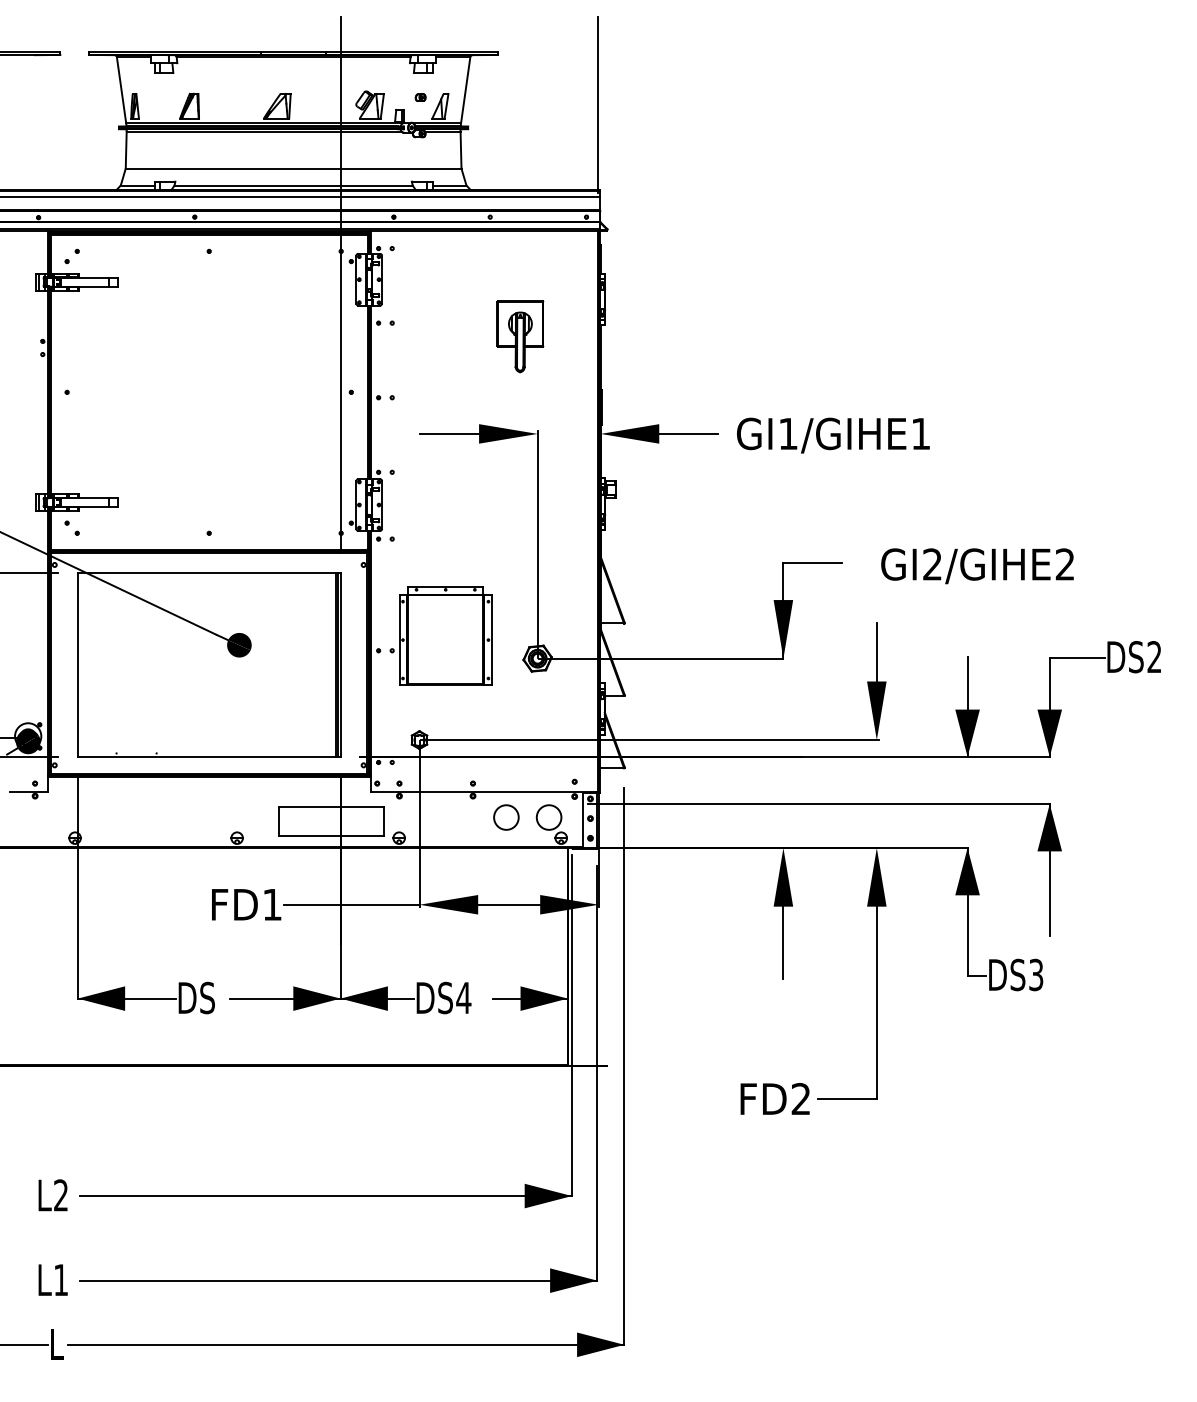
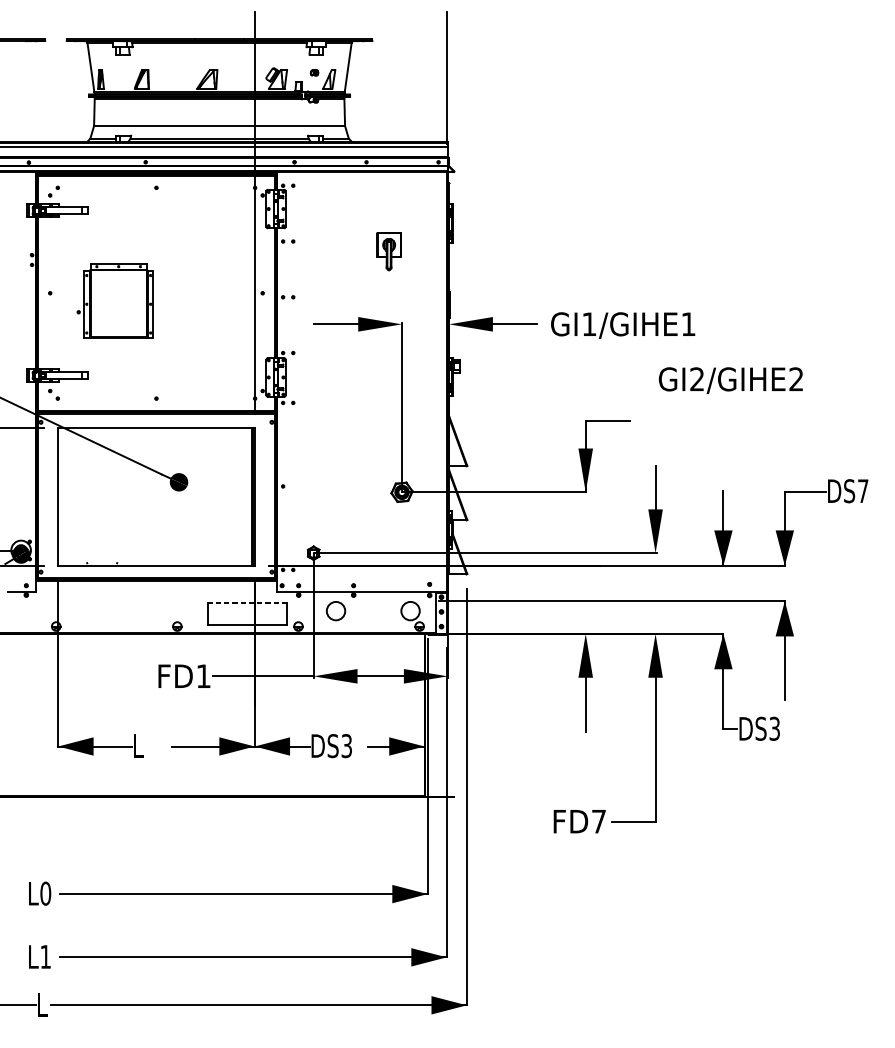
part: (520, 336) -> (389, 251), size x0.7
text: (977, 566) -> (730, 380), moved
part: (440, 635) -> (114, 300), moved
text: (1154, 656) -> (863, 490), DS2 -> DS7
line: (331, 806) -> (247, 602), solid -> dashed
circle: (506, 817) -> (336, 611), moved
text: (196, 997) -> (146, 745), DS -> L
text: (463, 997) -> (346, 745), DS4 -> DS3
text: (800, 1098) -> (598, 821), FD2 -> FD7
text: (60, 1195) -> (45, 893), L2 -> L0

